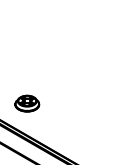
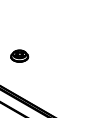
part: (27, 102) -> (19, 55), moved

